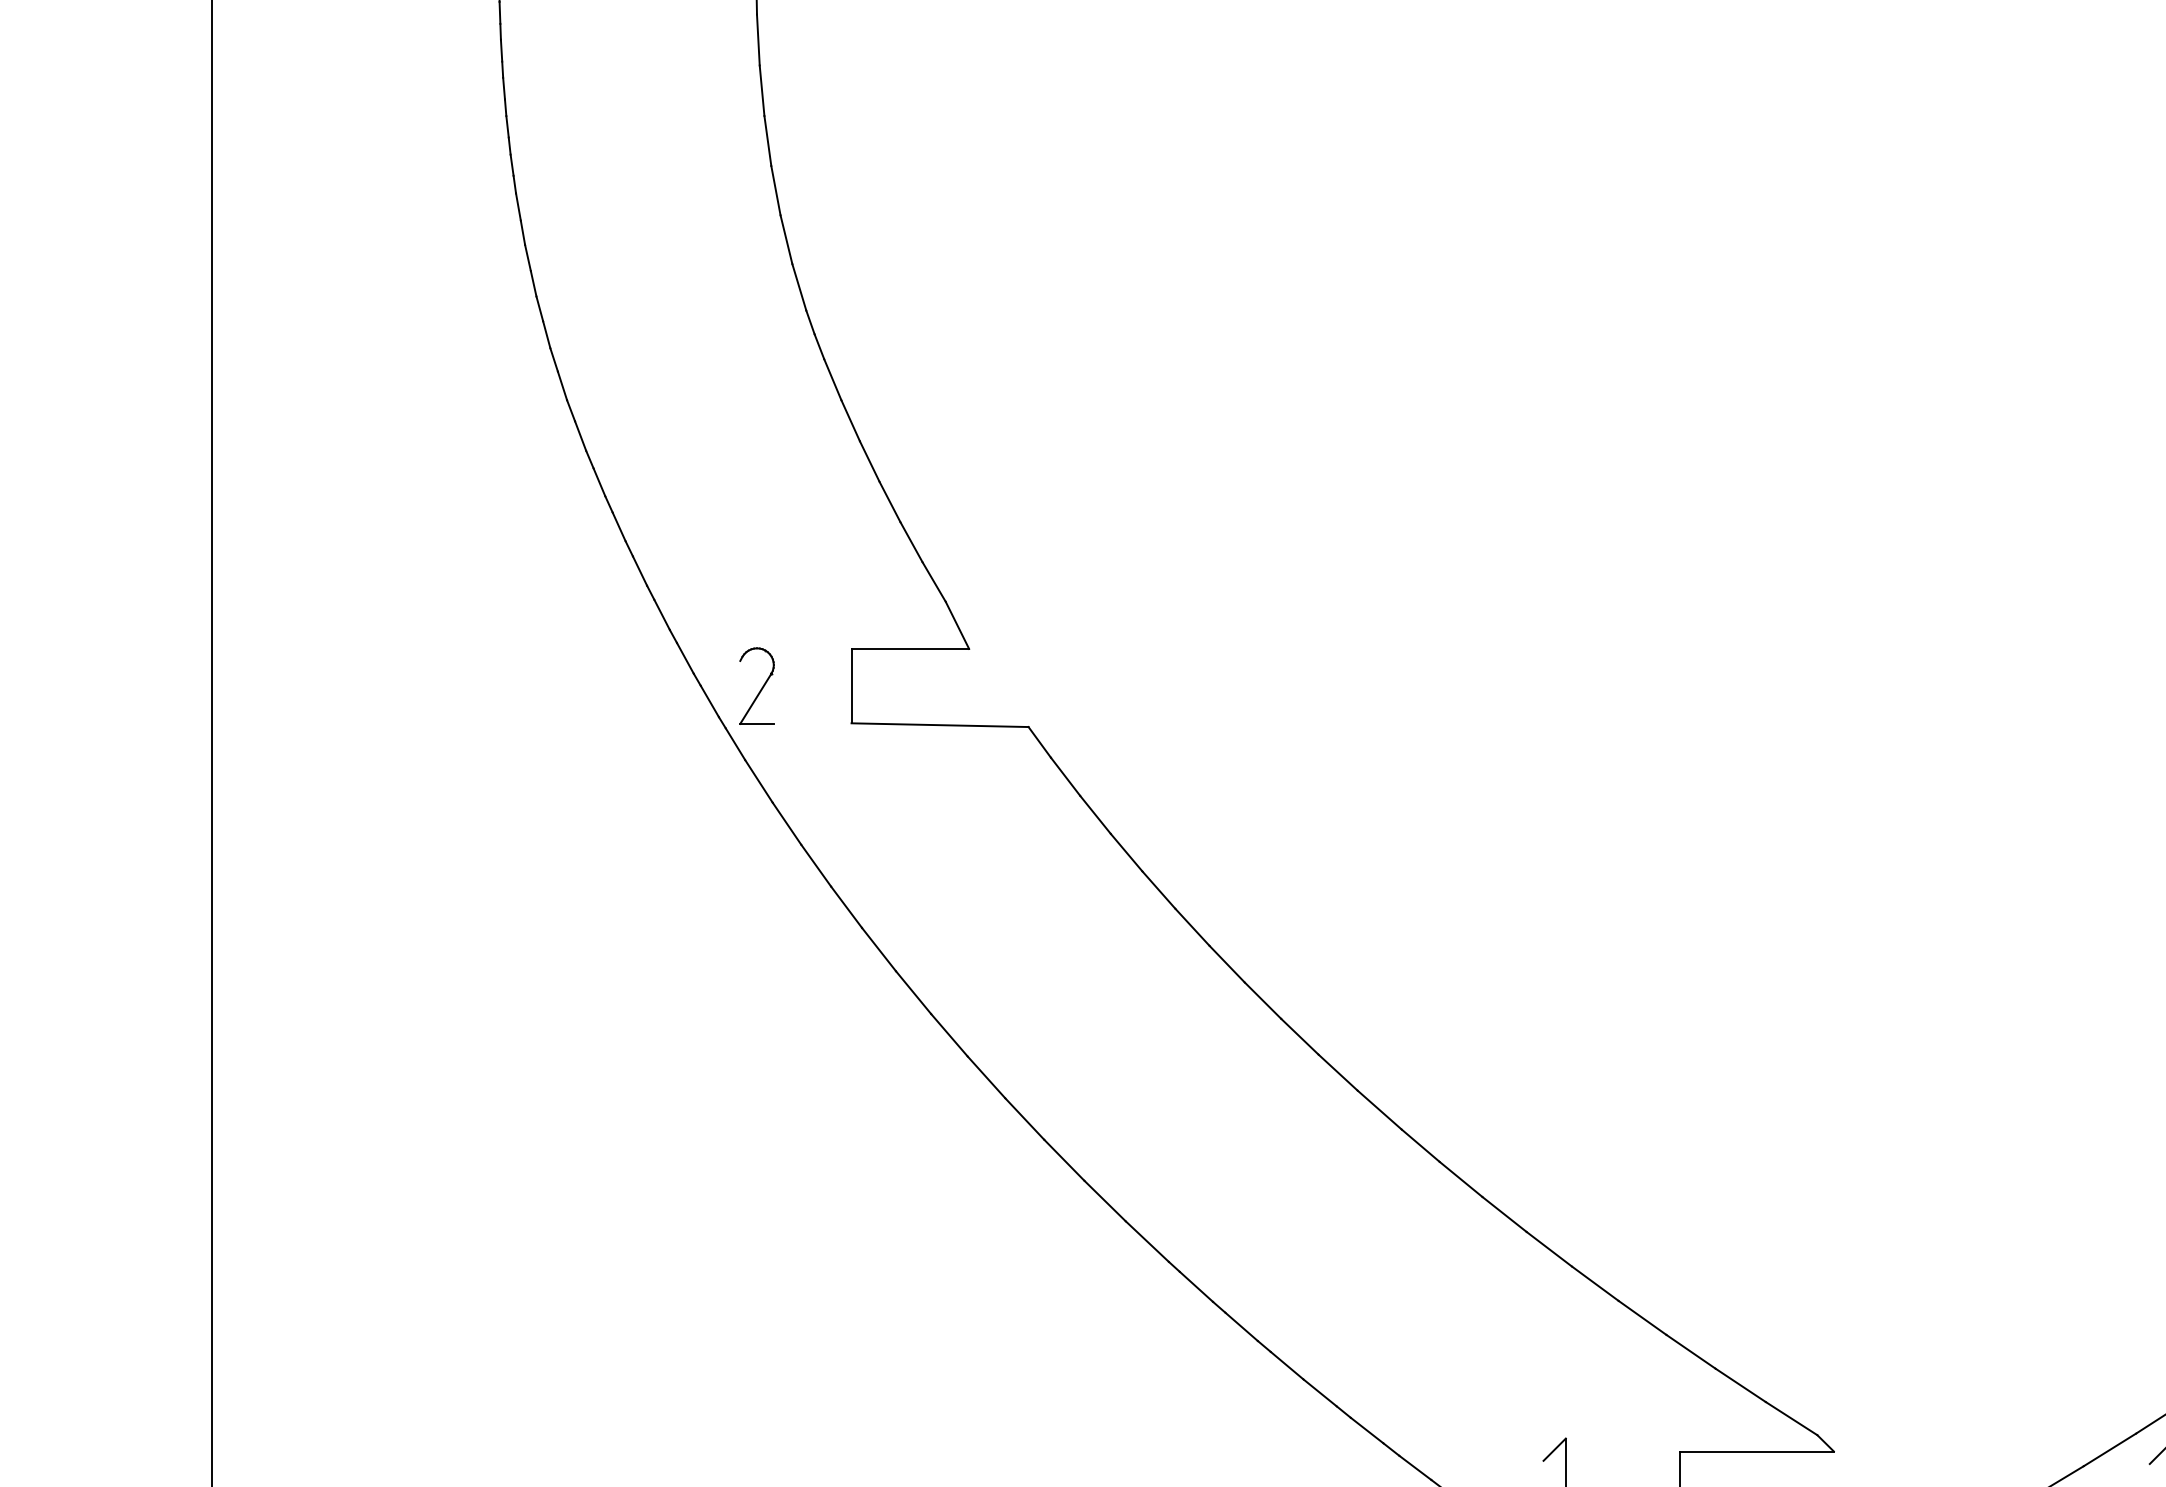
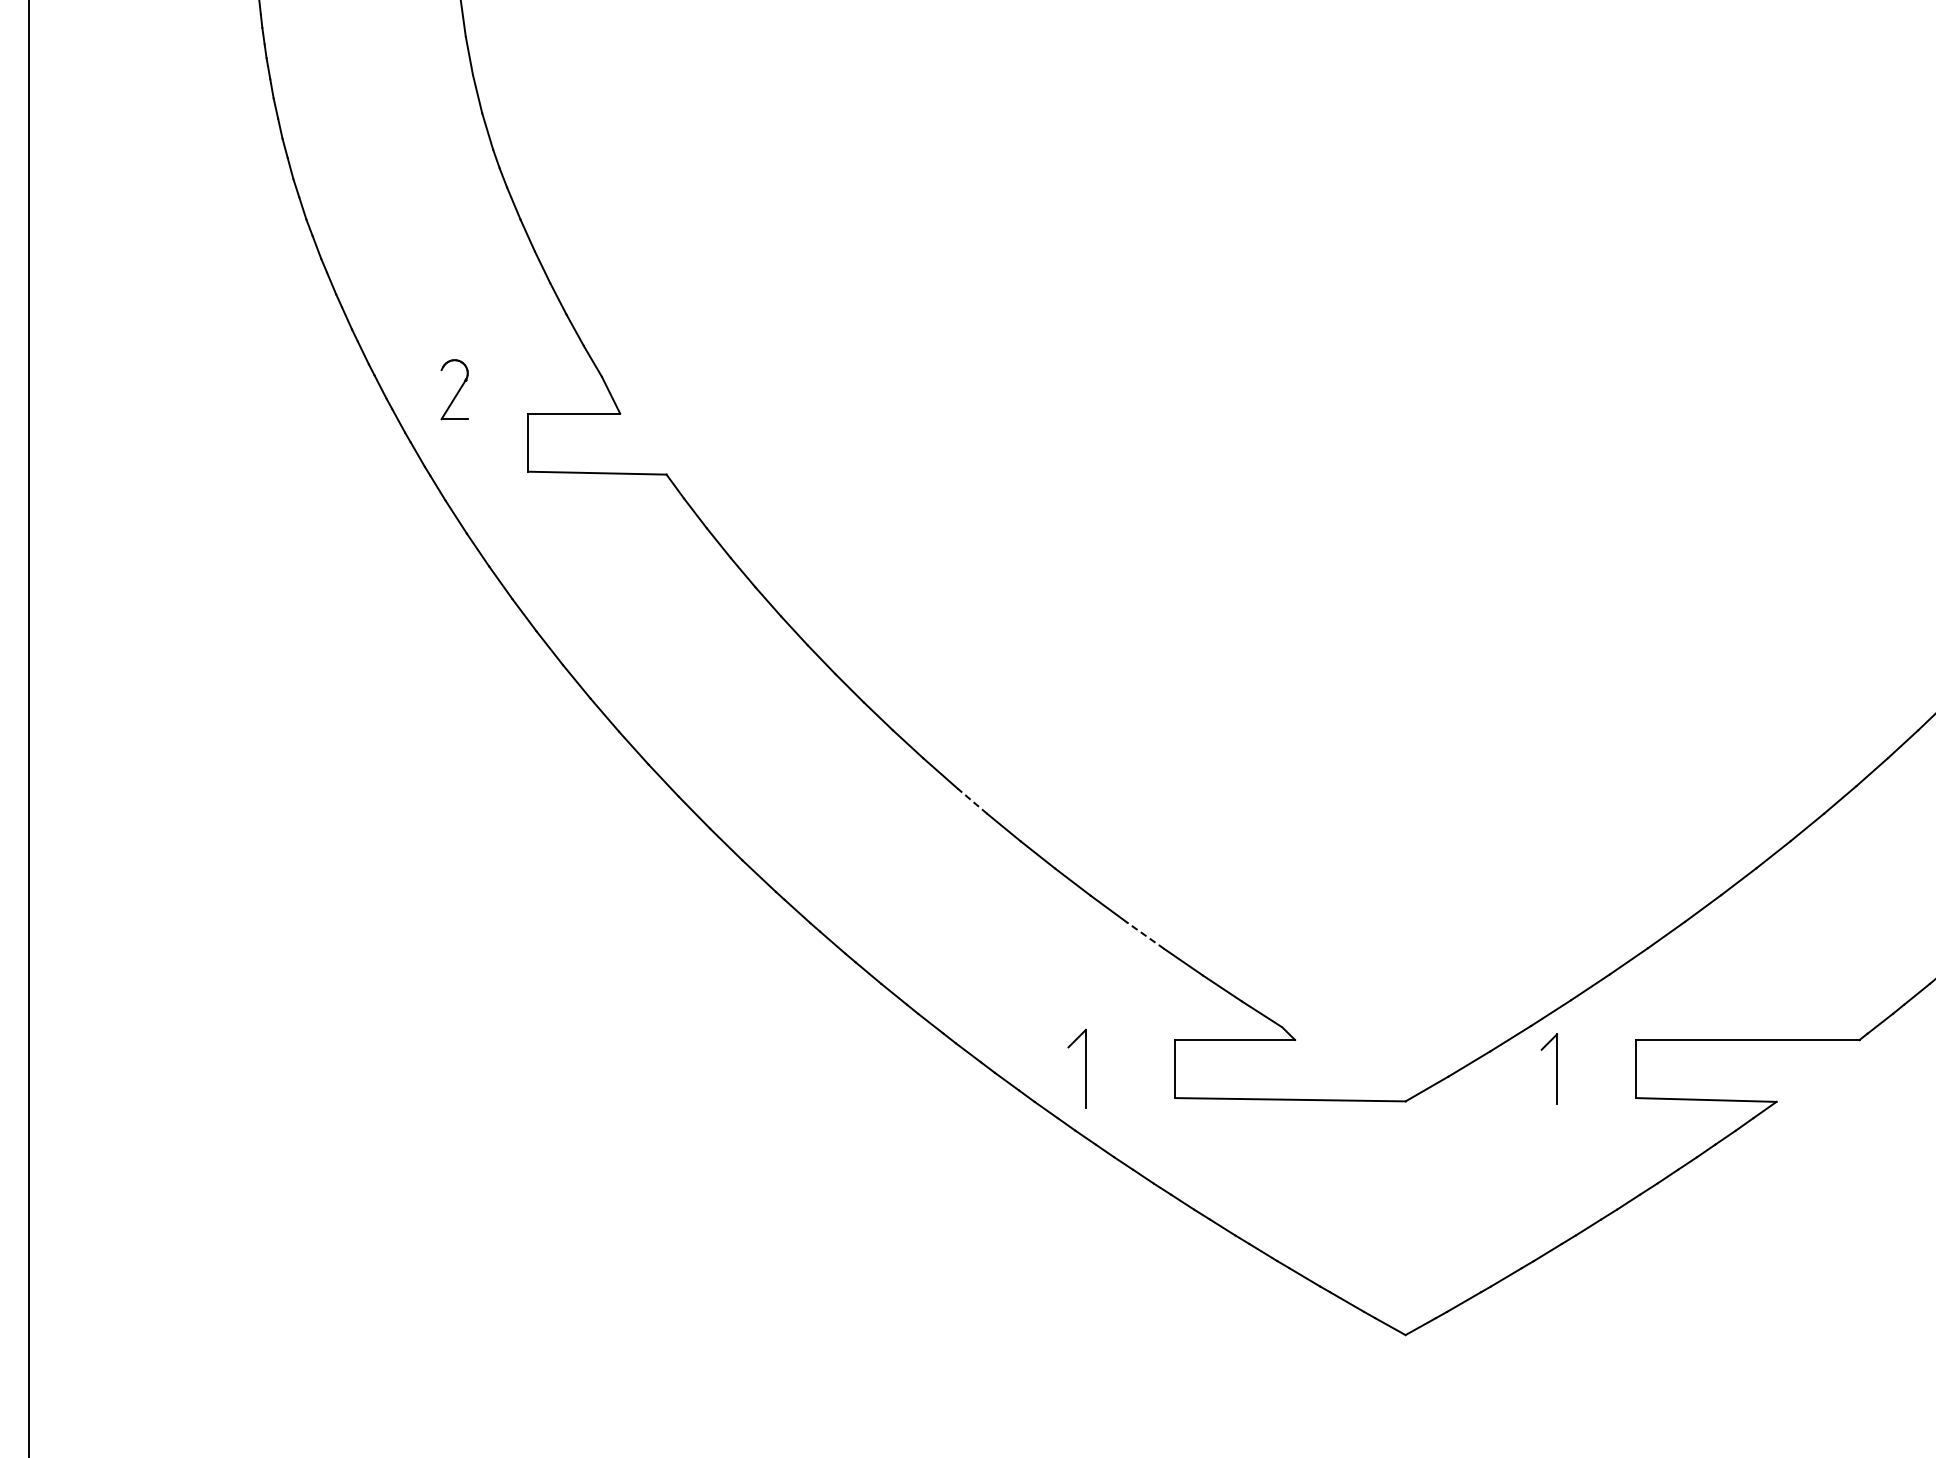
part: (756, 685) -> (454, 389), moved
line: (1420, 1145) -> (972, 801), solid -> dashed
line: (1642, 1317) -> (1145, 935), solid -> dashed

